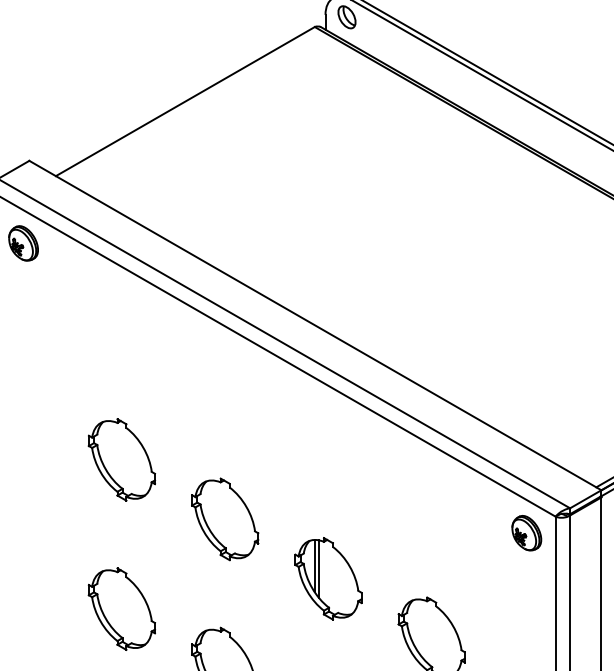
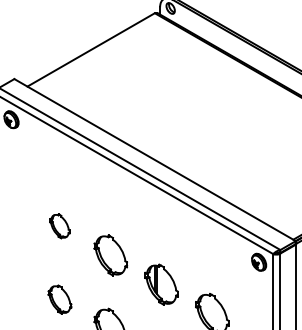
part: (121, 460) -> (59, 226), size x0.6
part: (121, 608) -> (59, 299), size x0.7

